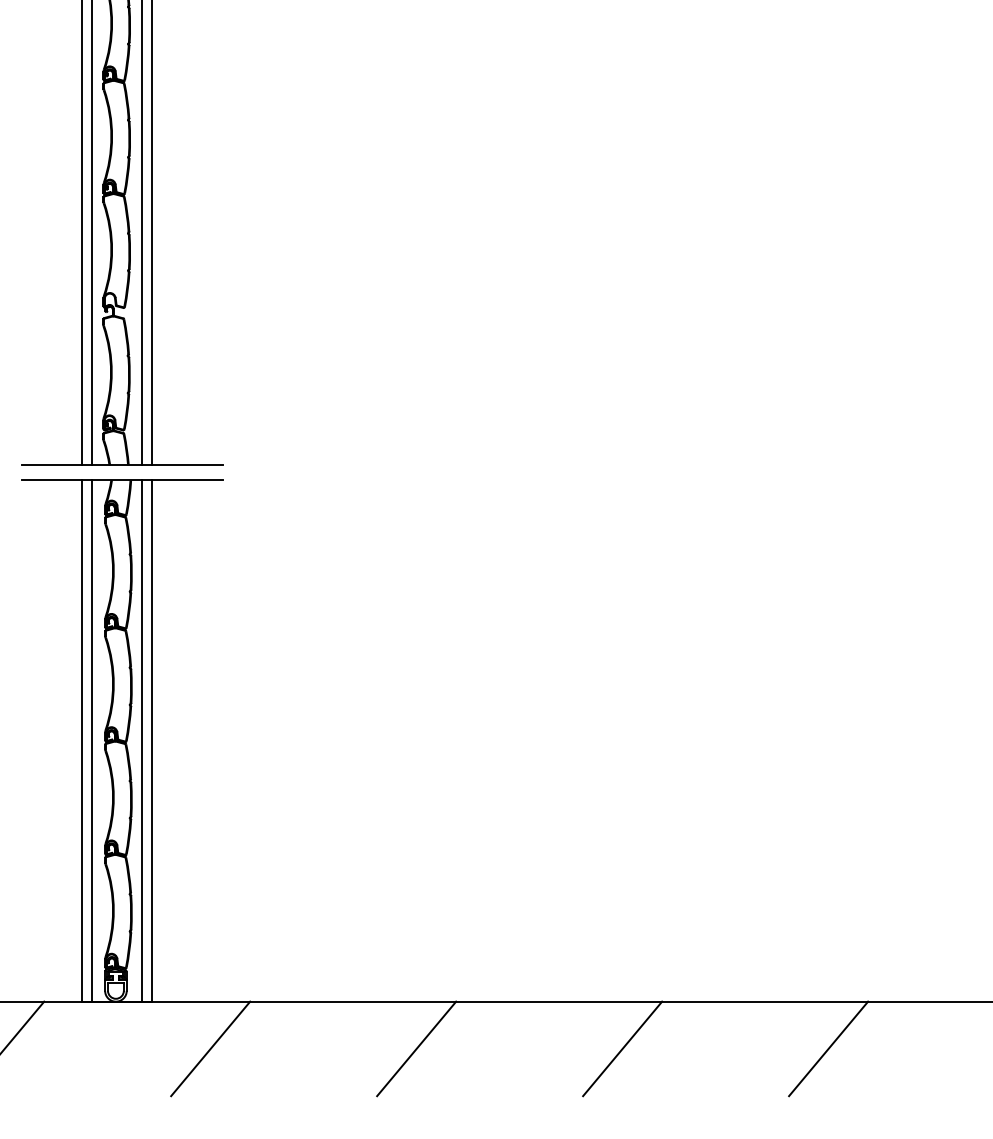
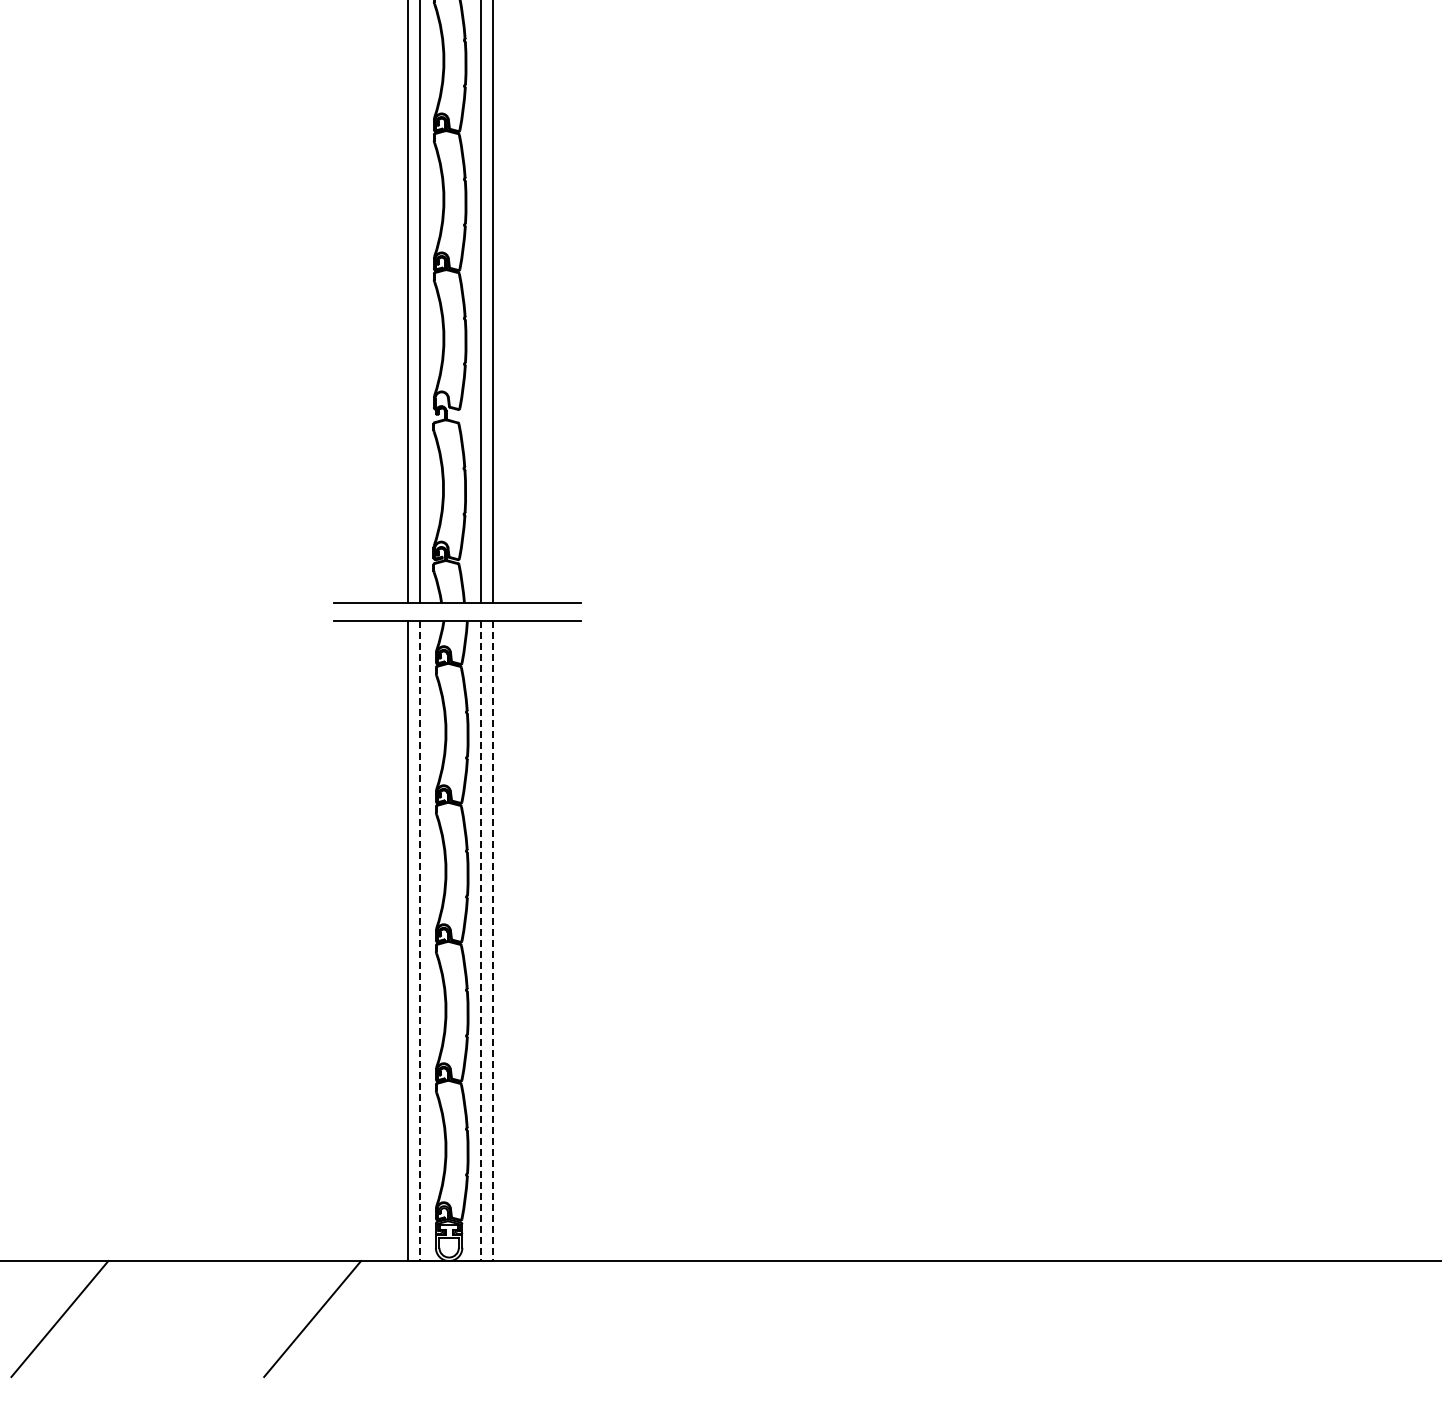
line: (91, 741) -> (419, 941), solid -> dashed
line: (142, 741) -> (481, 941), solid -> dashed
line: (152, 741) -> (493, 941), solid -> dashed
line: (209, 1048) -> (564, 1318), removed
line: (416, 1048) -> (817, 1318), removed
line: (622, 1048) -> (1070, 1318), removed
line: (828, 1048) -> (1323, 1318), removed

